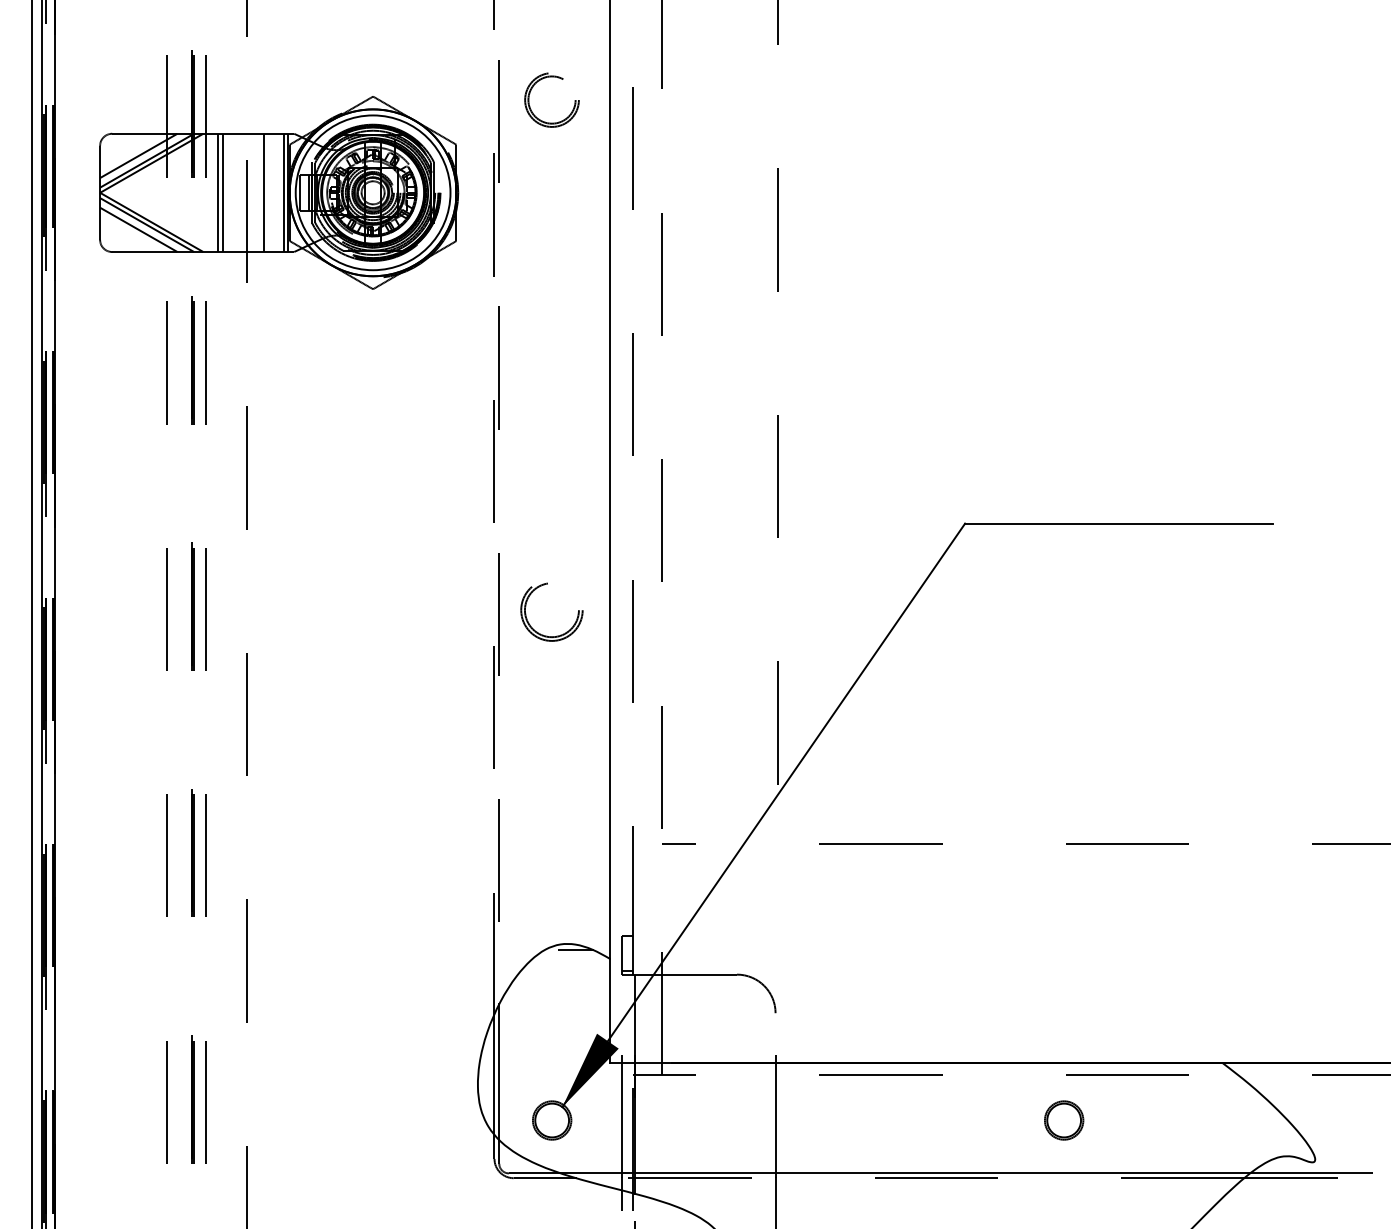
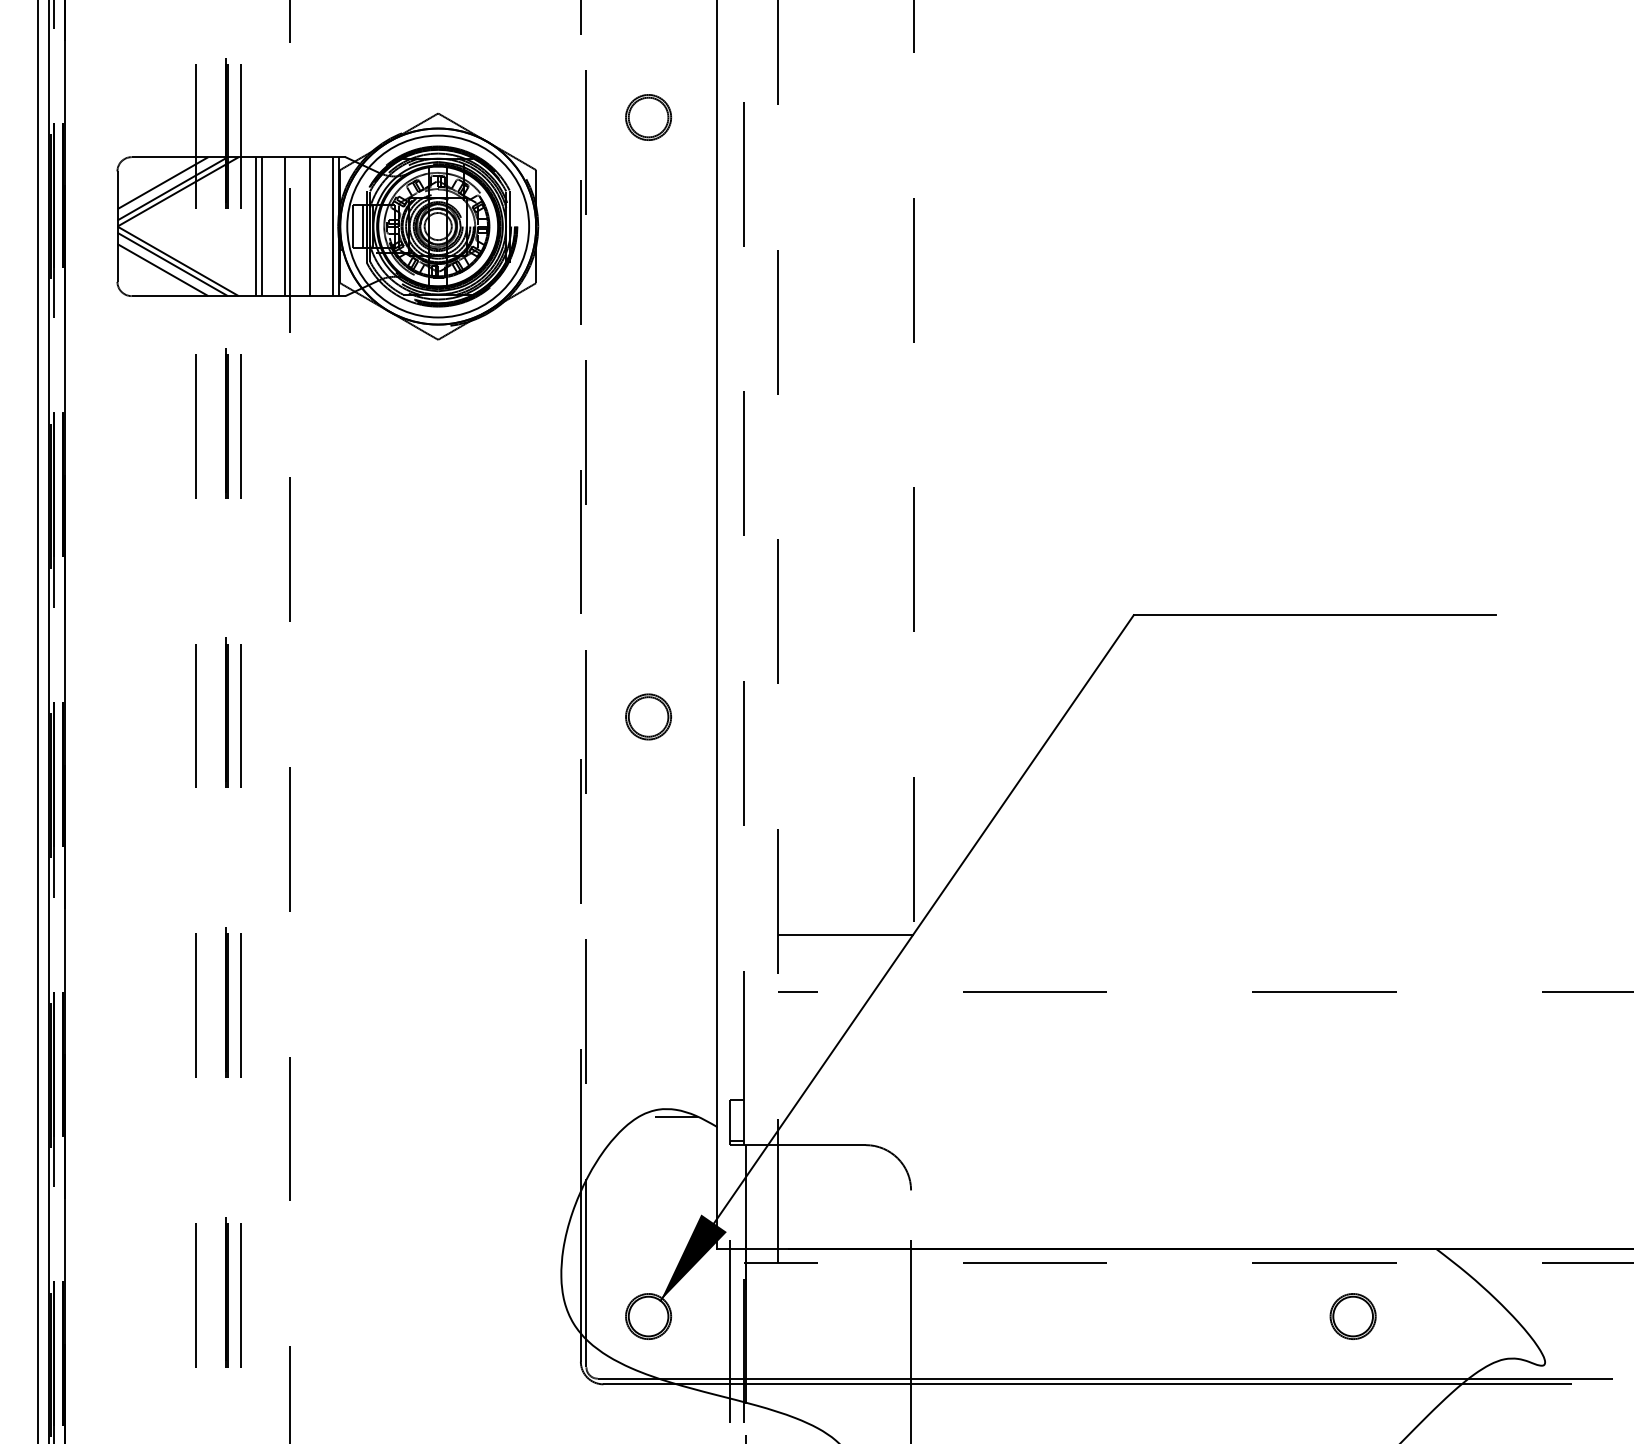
part: (552, 100) -> (648, 117), size x0.71
line: (243, 192) -> (285, 226), added
part: (552, 609) -> (648, 716), size x0.62
line: (719, 796) -> (845, 935), added
part: (1063, 1120) -> (1352, 1316), moved
line: (910, 1178) -> (1069, 1384), dashed -> solid

